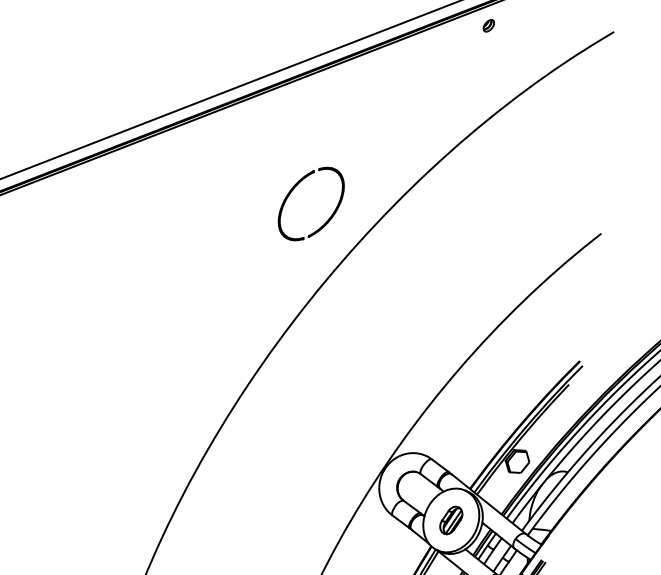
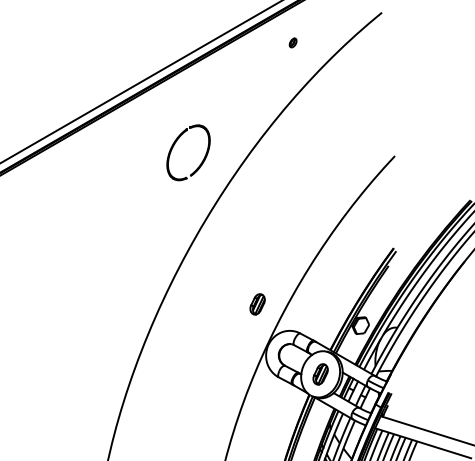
part: (488, 24) -> (292, 42), moved
part: (294, 189) -> (175, 144), moved
part: (378, 409) -> (257, 304), added

